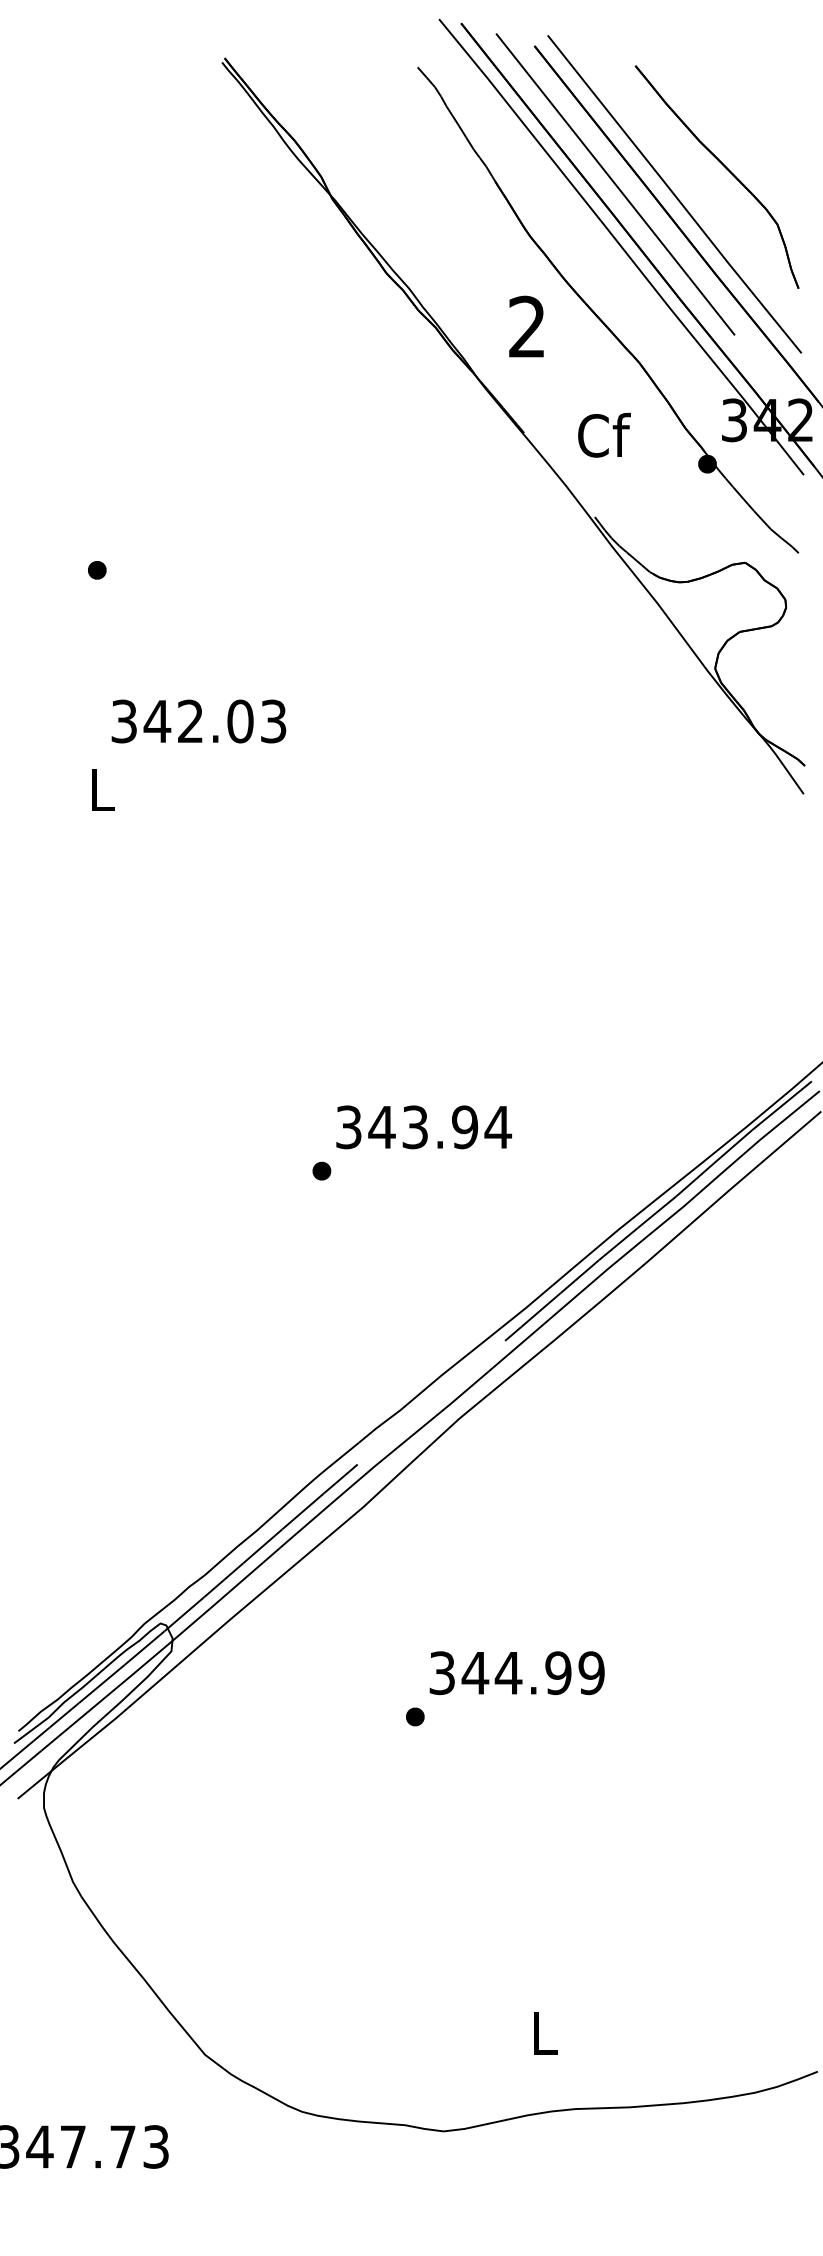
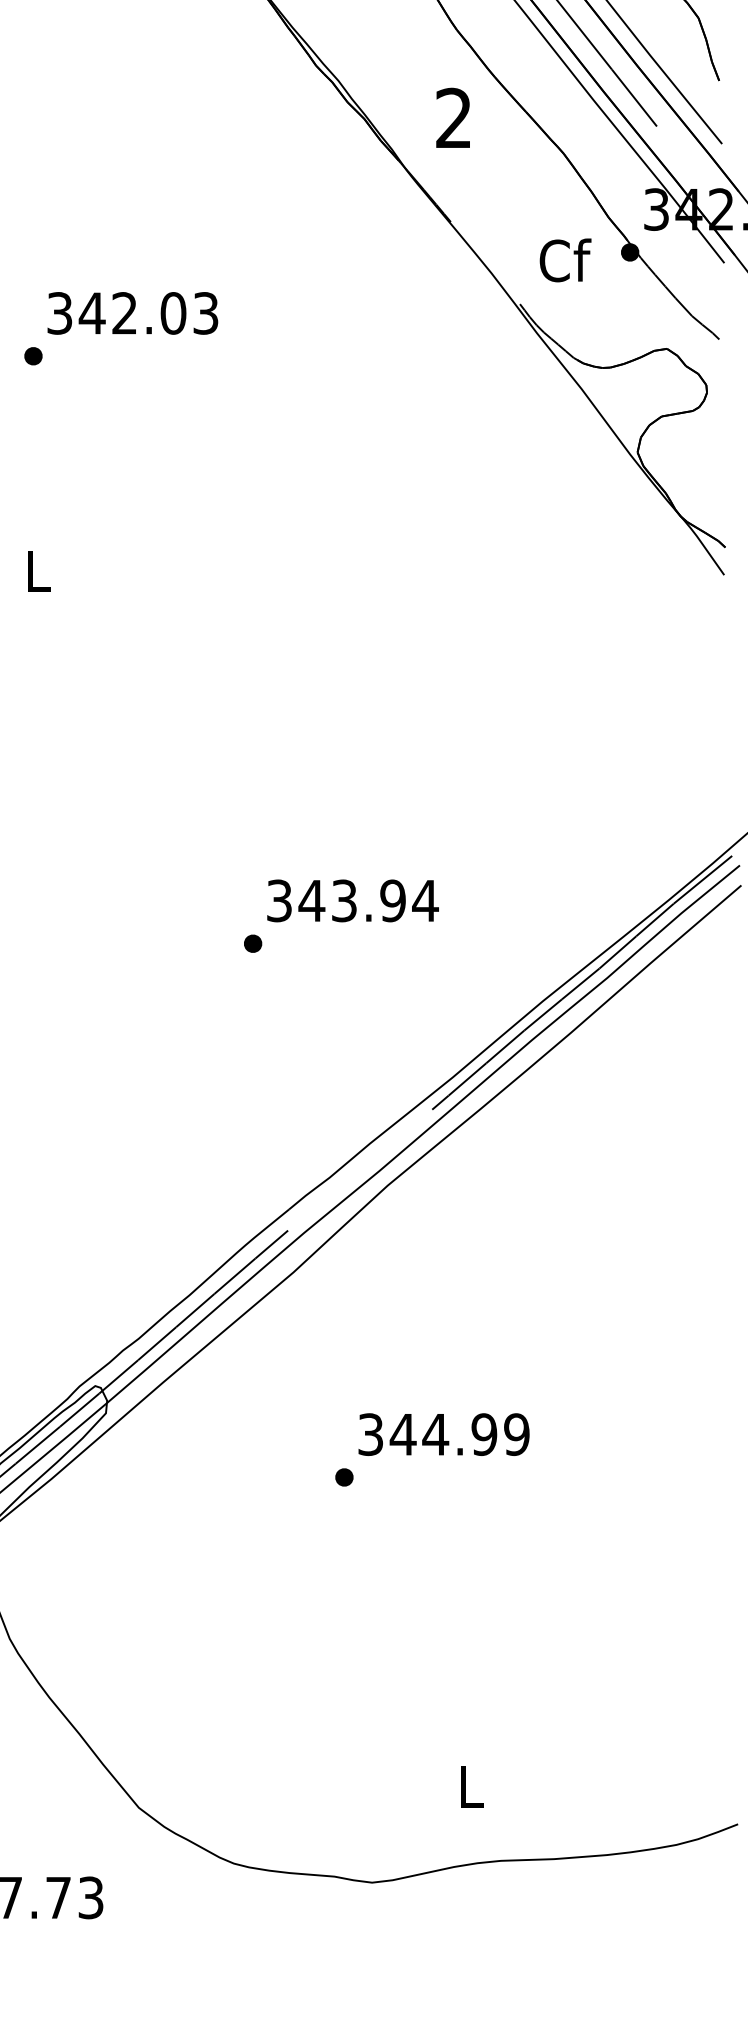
text: (604, 435) -> (565, 260), moved
text: (198, 721) -> (132, 313), moved

